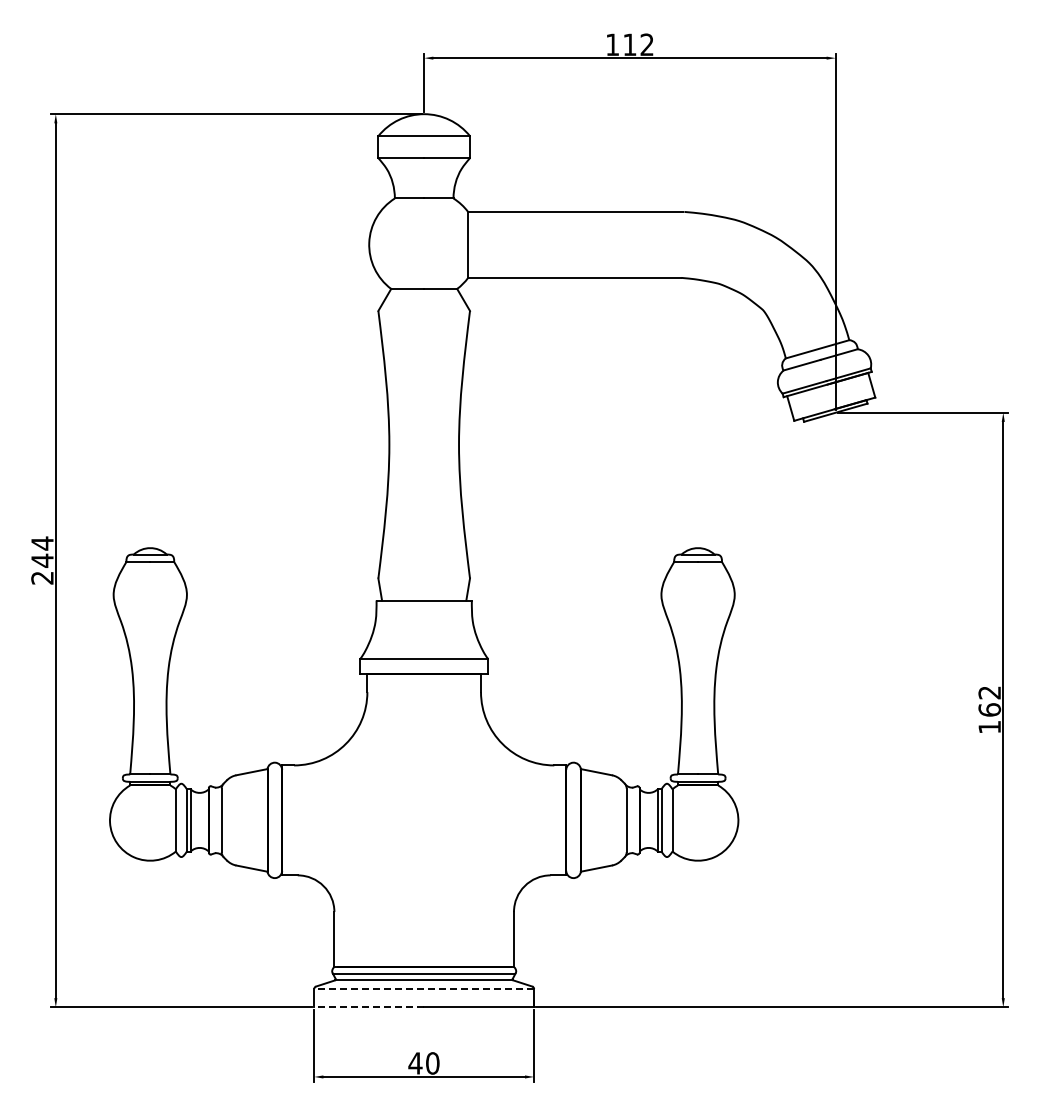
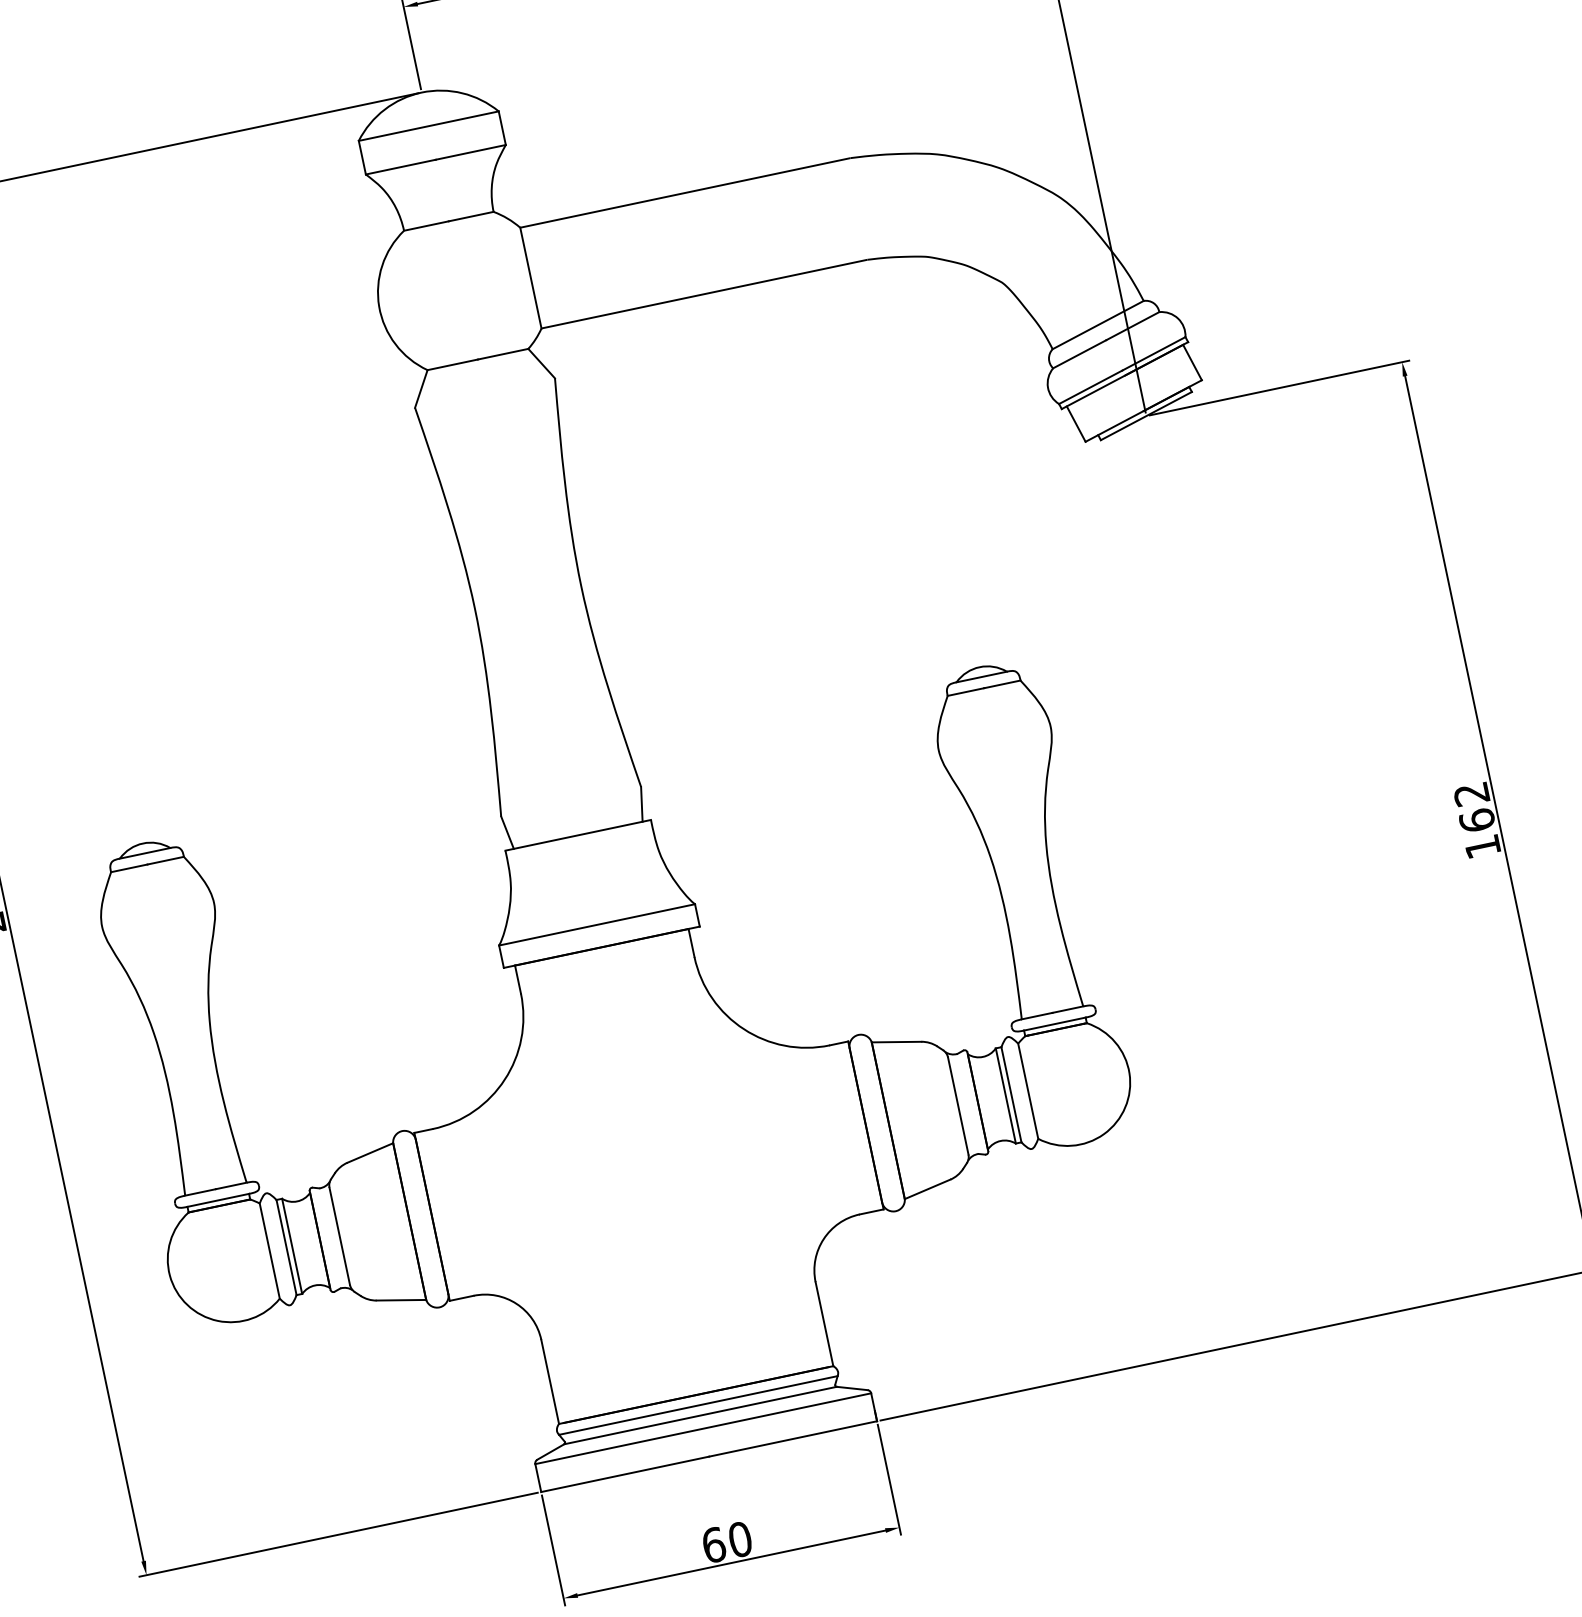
line: (424, 989) -> (703, 1429), dashed -> solid
line: (369, 1007) -> (625, 1474), dashed -> solid
text: (415, 1063) -> (713, 1545), 40 -> 60

